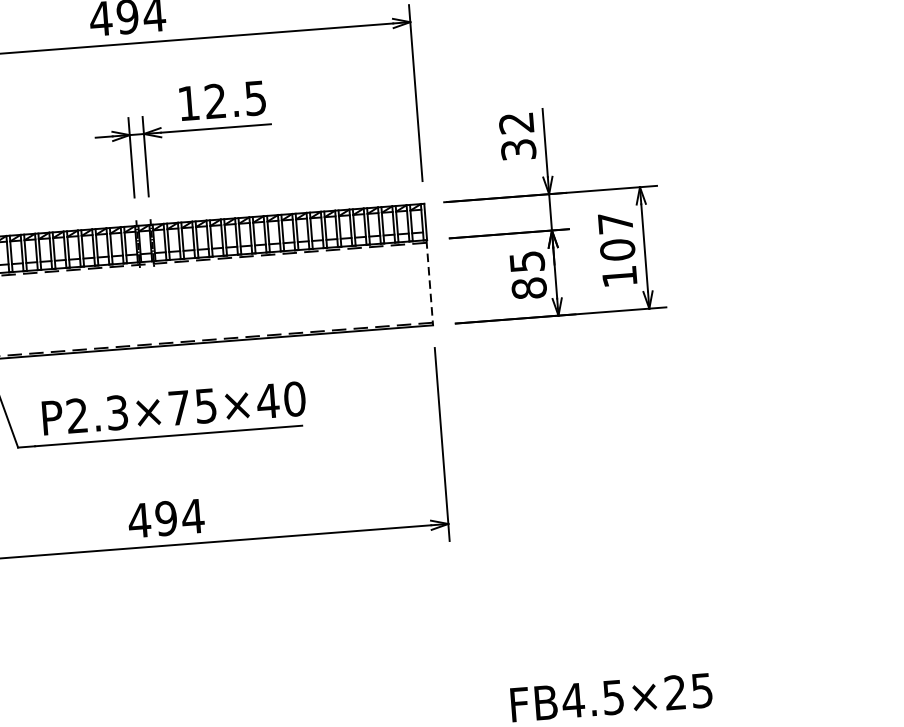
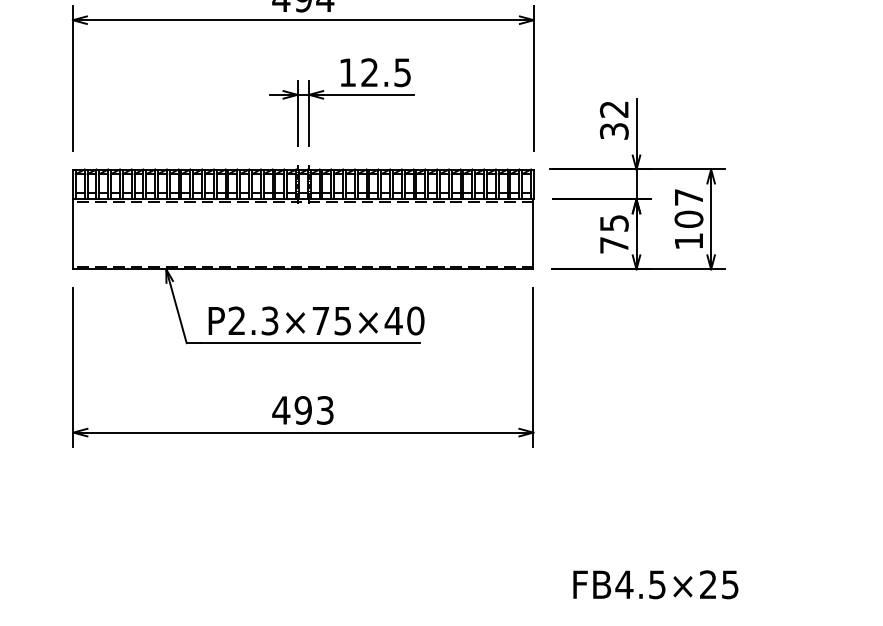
line: (429, 282) -> (533, 234), dashed -> solid
text: (528, 287) -> (613, 244), 85 -> 75
text: (193, 516) -> (325, 410), 494 -> 493

